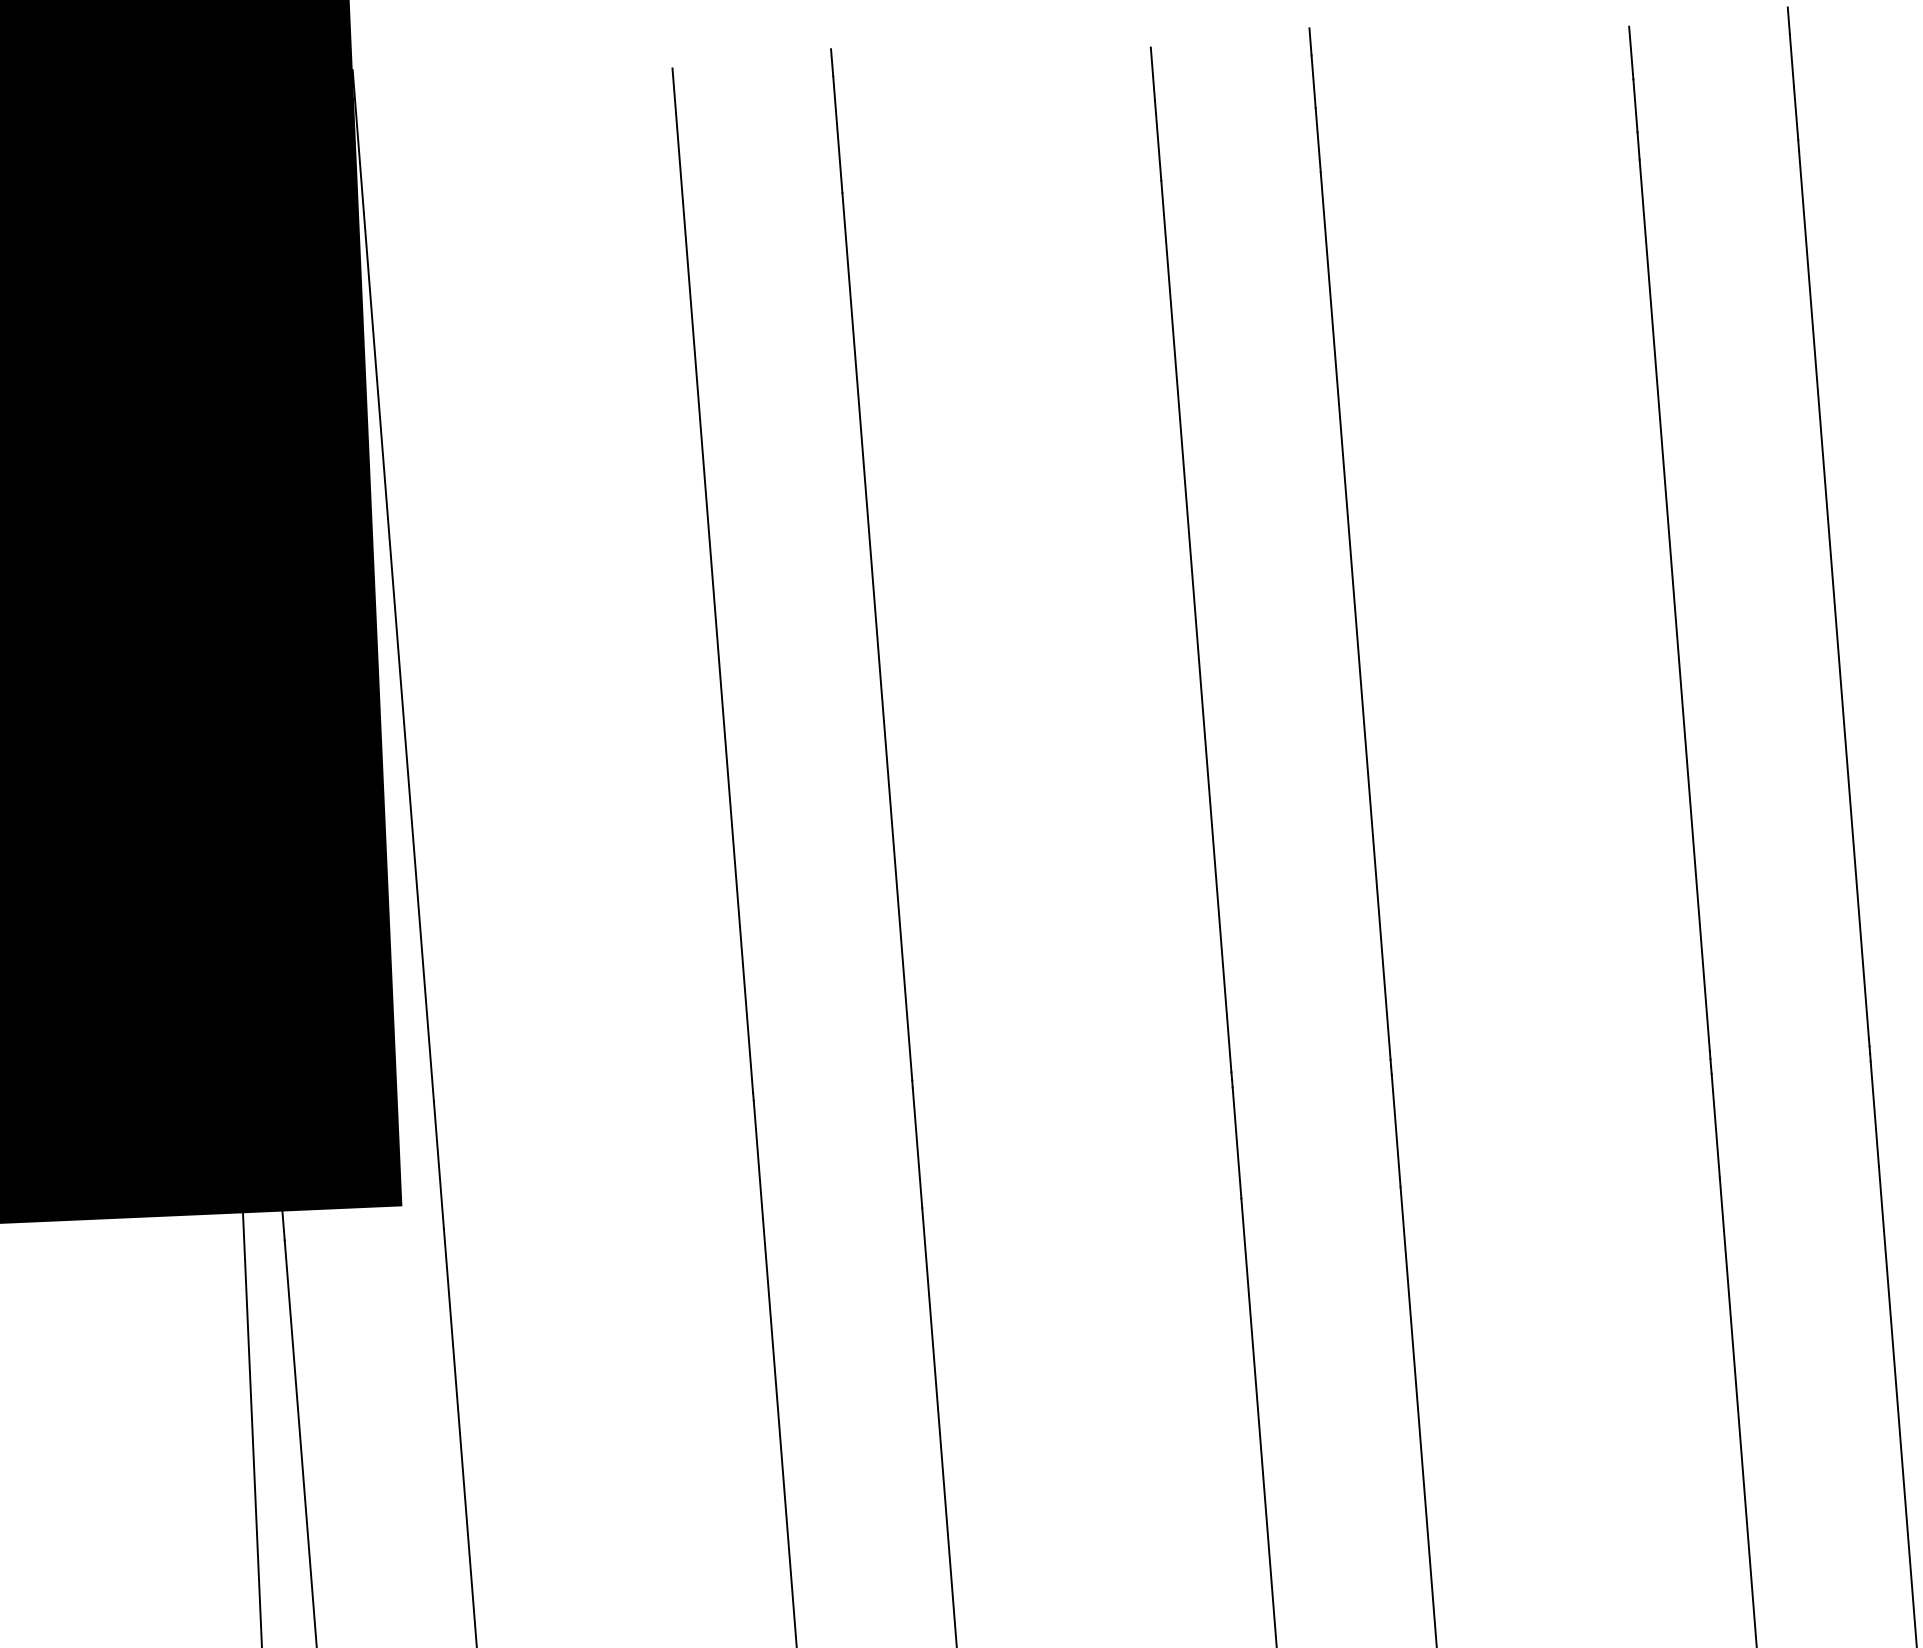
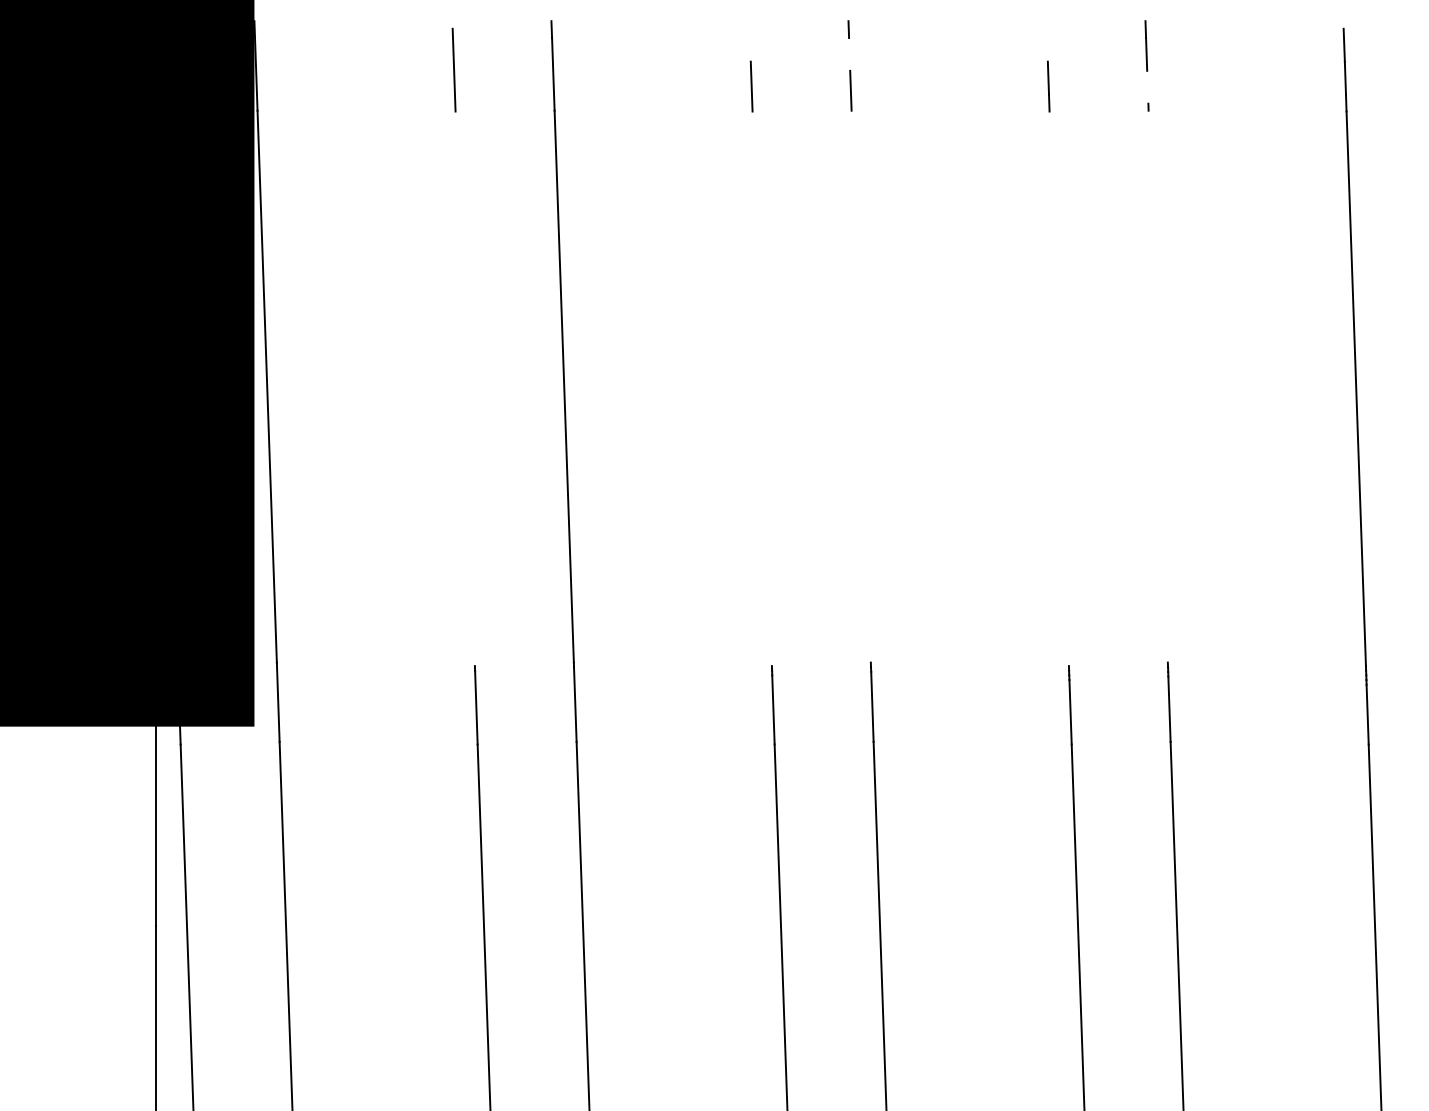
line: (1629, 51) -> (1046, 44), removed
line: (1151, 72) -> (749, 44), removed
line: (1313, 81) -> (849, 54), removed
line: (1795, 112) -> (1147, 86), removed
line: (1832, 594) -> (1157, 386), removed
line: (1673, 605) -> (1058, 388), removed
line: (1354, 615) -> (860, 386), removed
line: (1195, 626) -> (761, 388), removed
line: (716, 646) -> (464, 388), removed

